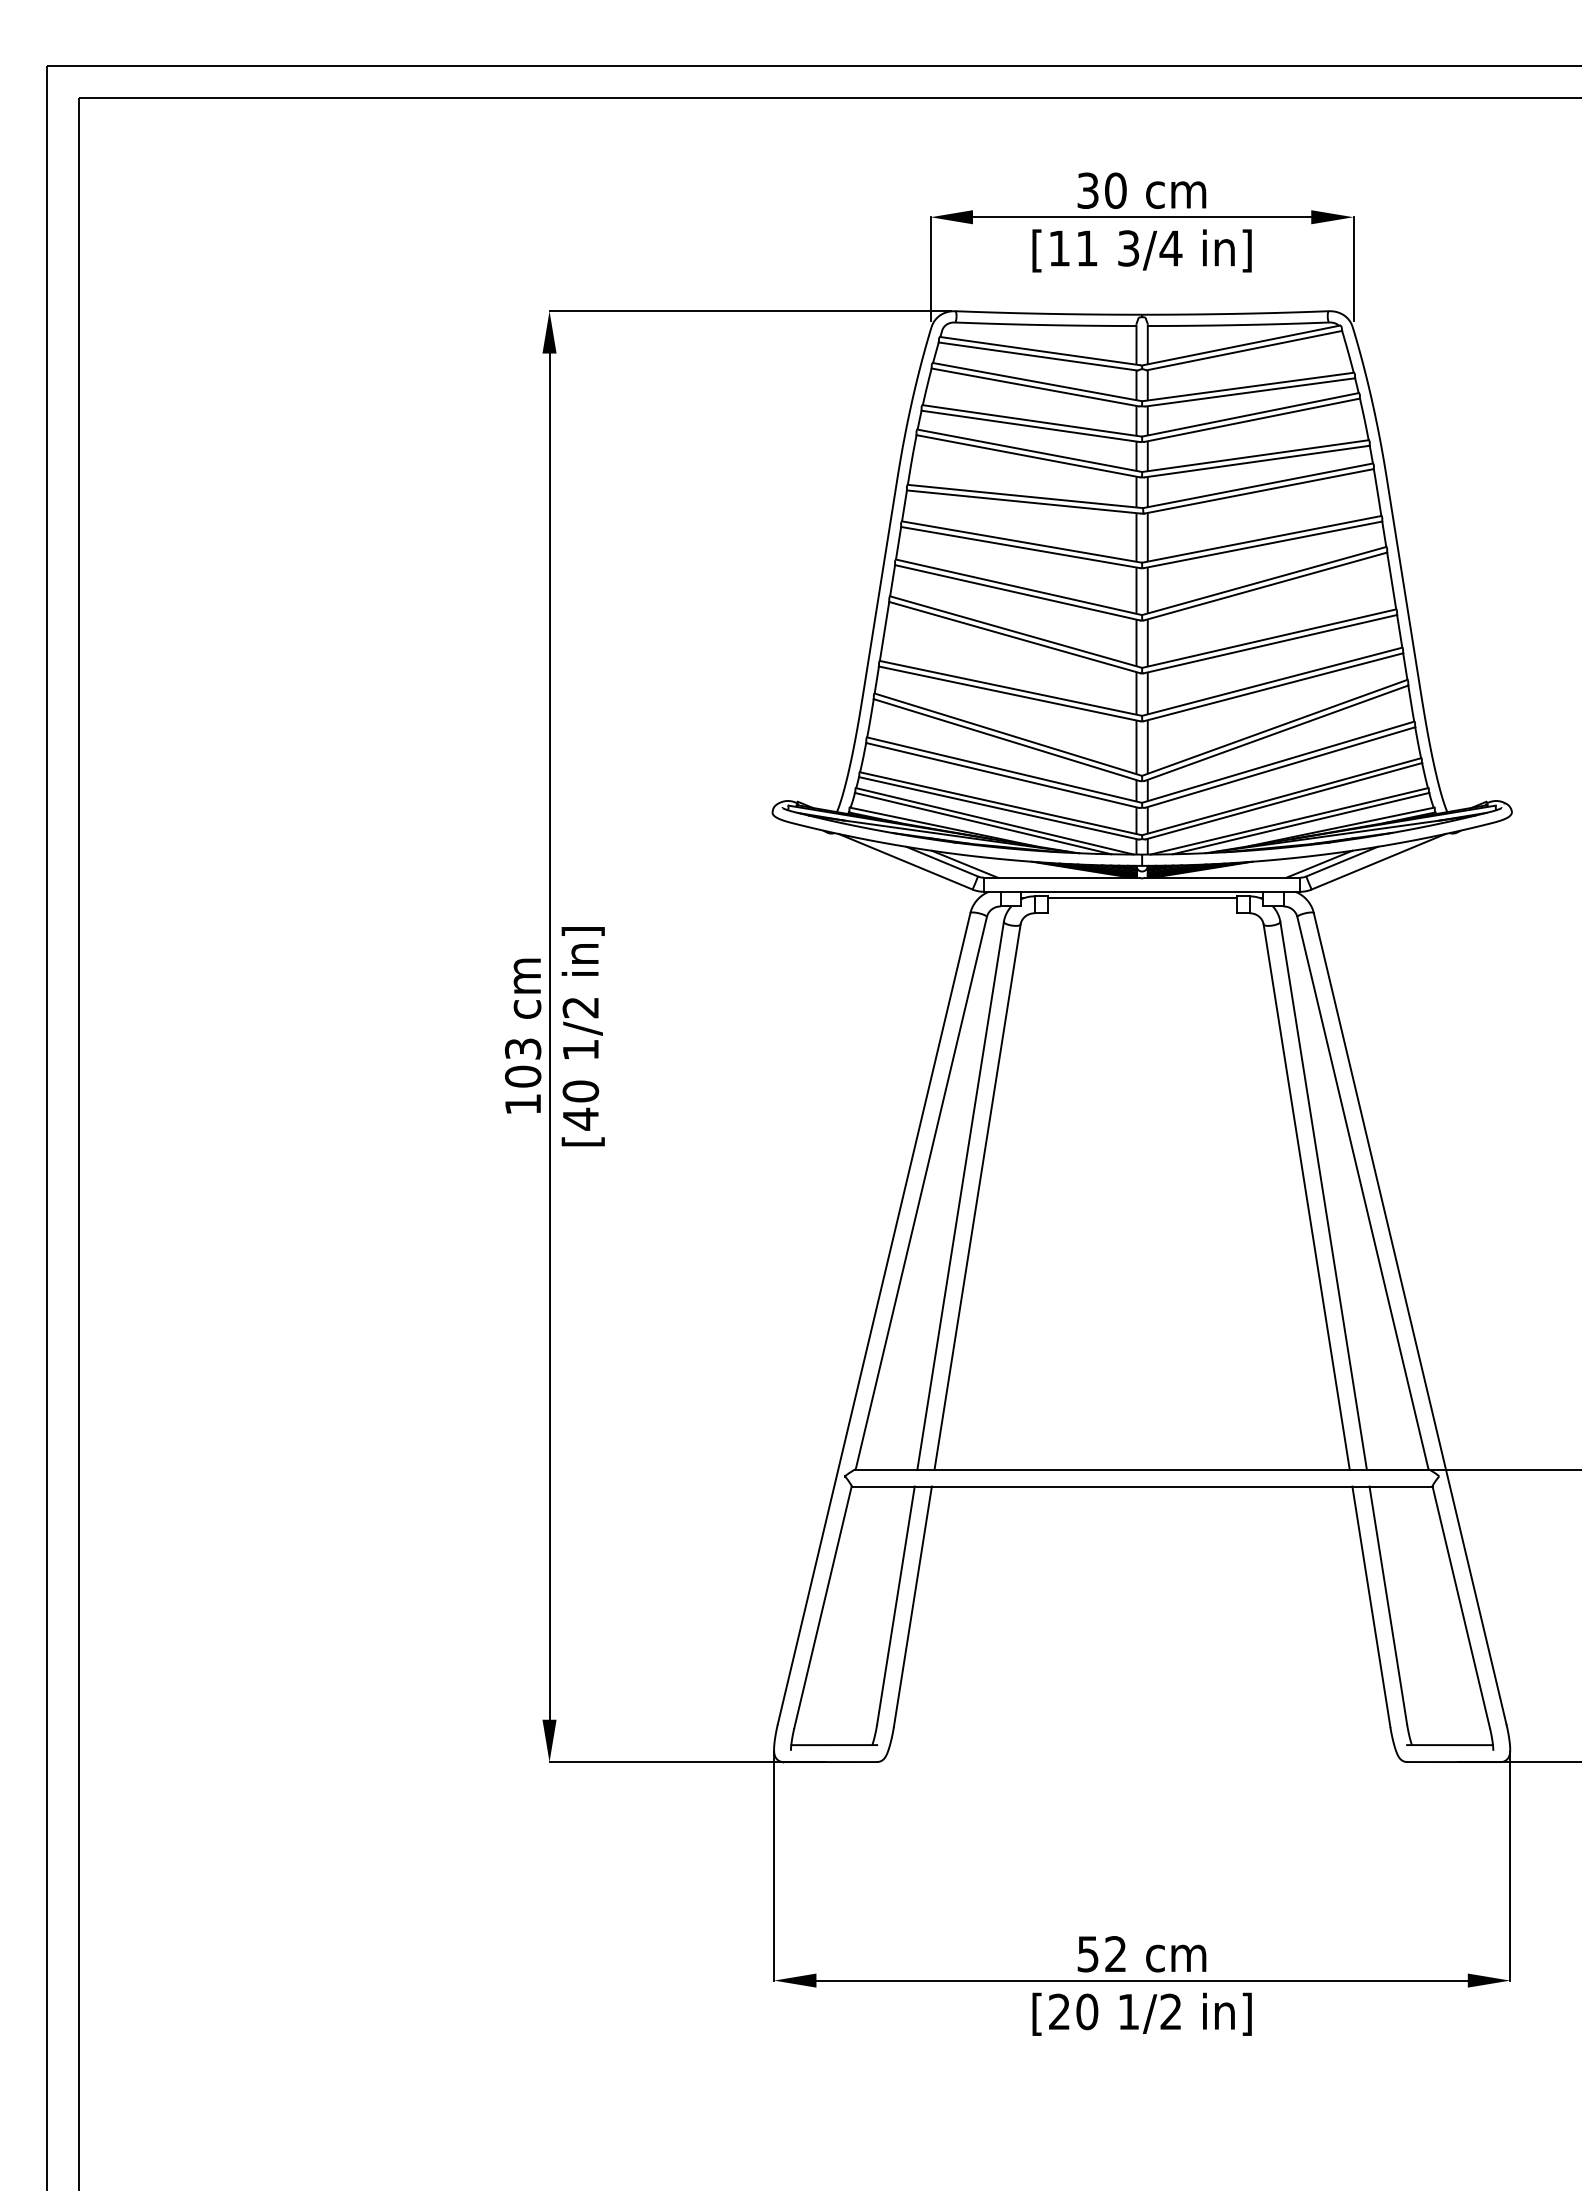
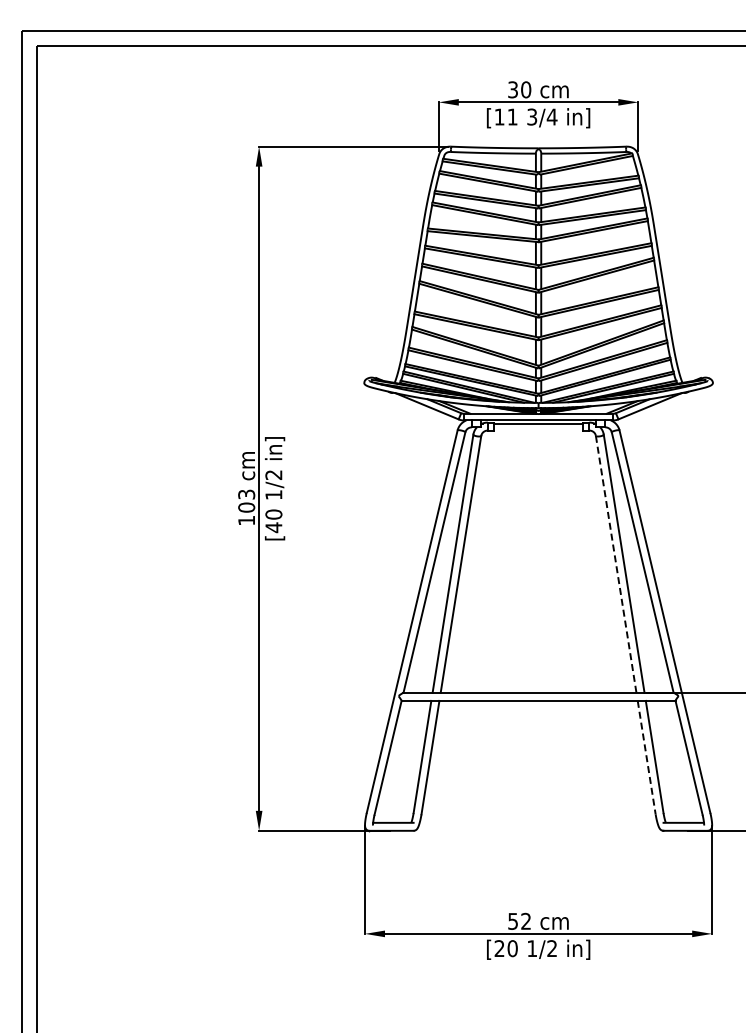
line: (1307, 1197) -> (616, 564), solid -> dashed
line: (1370, 1608) -> (646, 758), solid -> dashed

